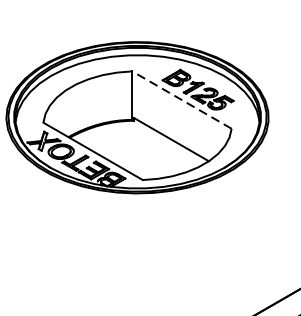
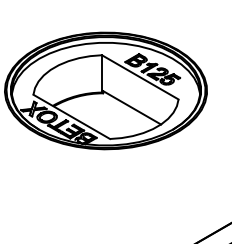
line: (180, 100) -> (139, 77), dashed -> solid

